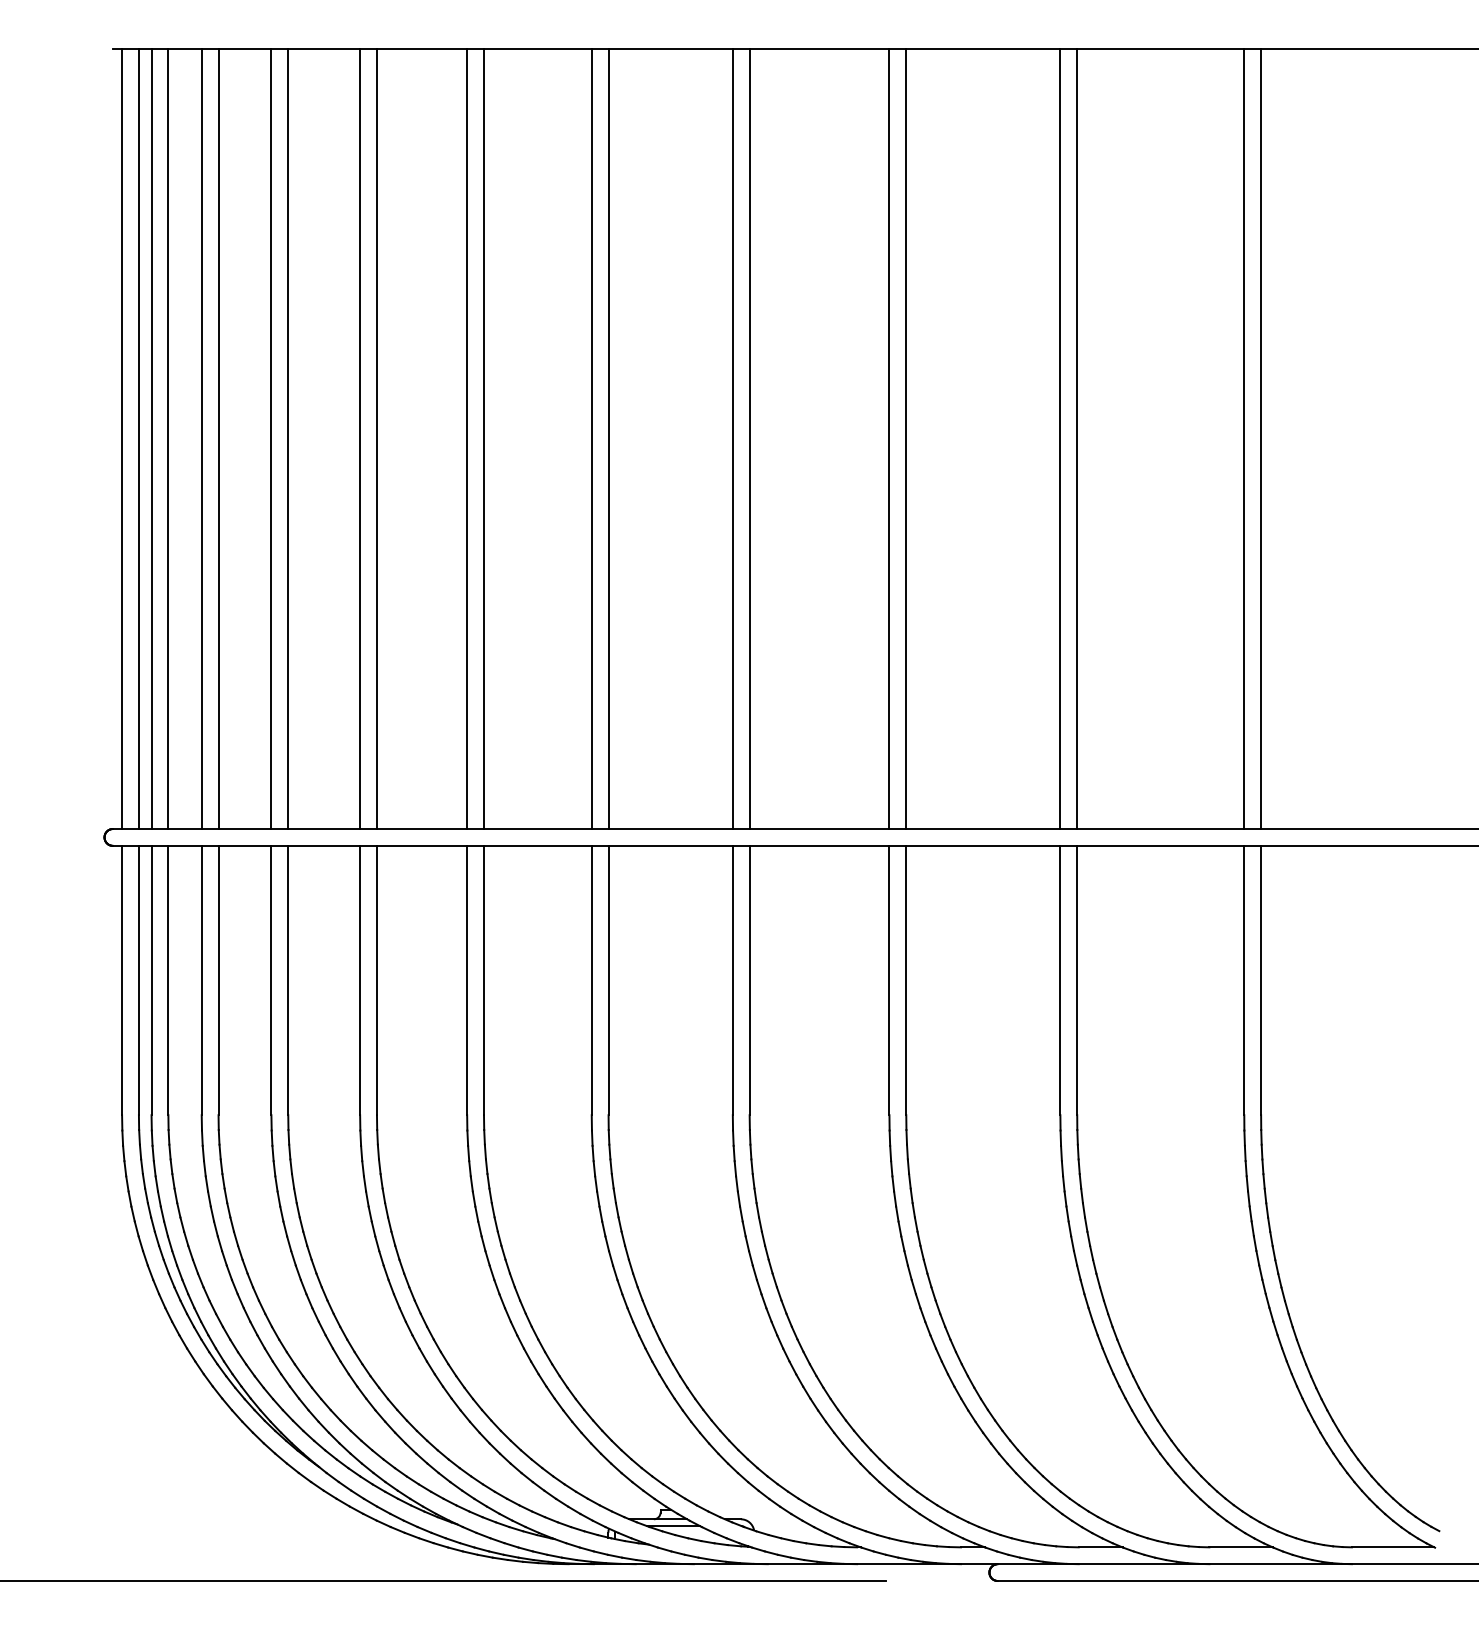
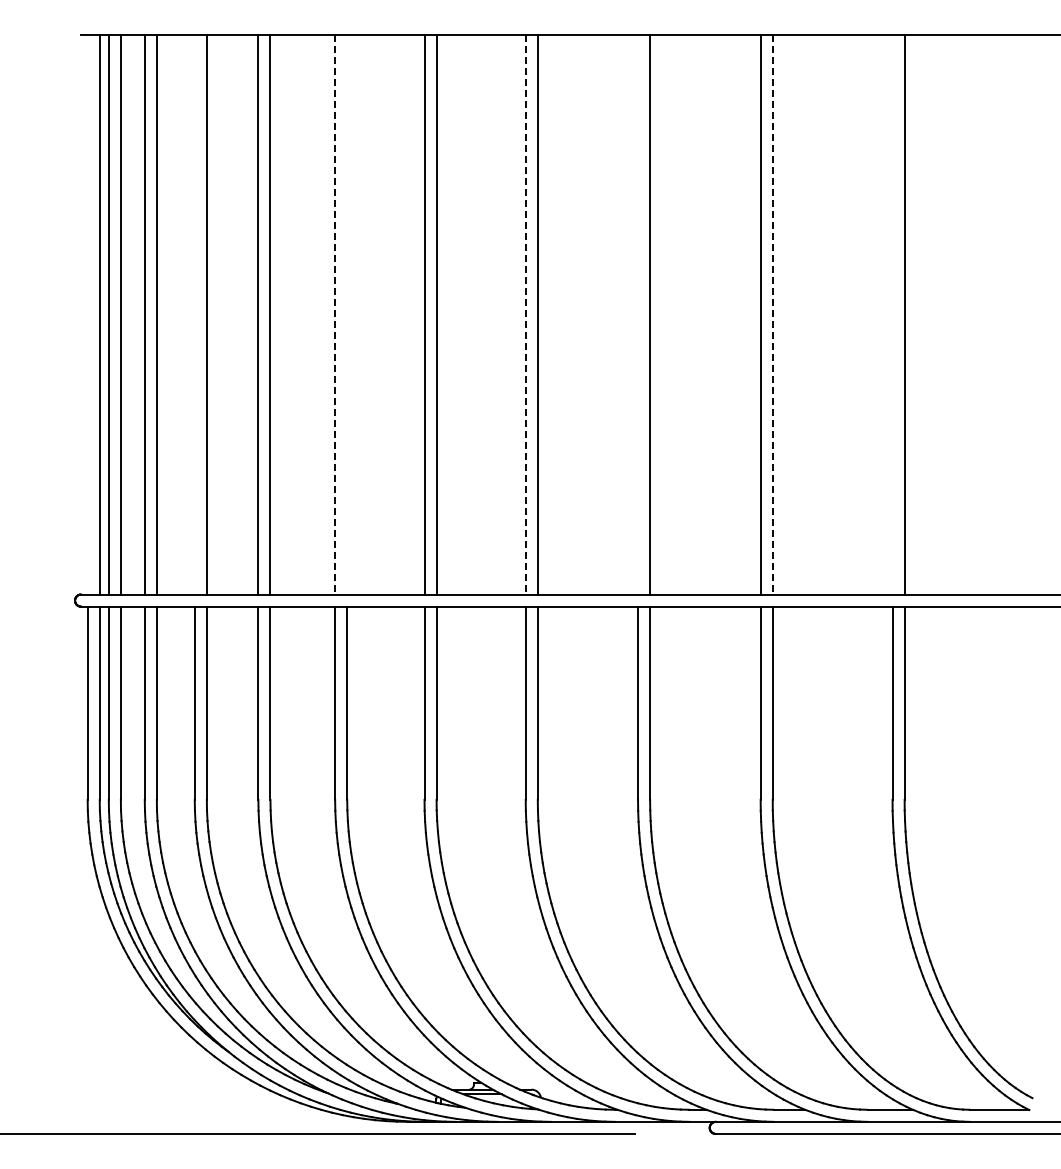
line: (121, 438) -> (87, 314), removed
line: (271, 438) -> (194, 314), removed
line: (467, 438) -> (335, 314), solid -> dashed
line: (484, 438) -> (347, 314), removed
line: (732, 438) -> (525, 314), solid -> dashed
line: (890, 438) -> (638, 314), removed
line: (1076, 438) -> (772, 314), solid -> dashed
line: (1244, 438) -> (892, 314), removed

